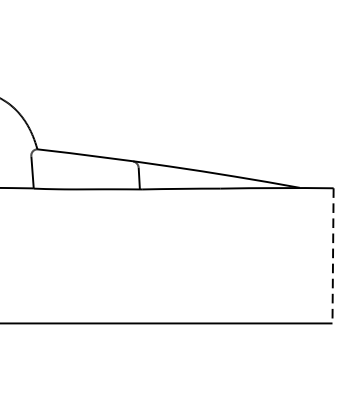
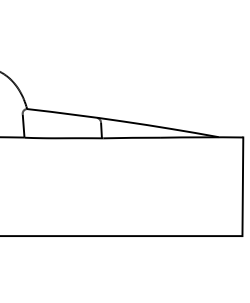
line: (332, 256) -> (242, 187), dashed -> solid

